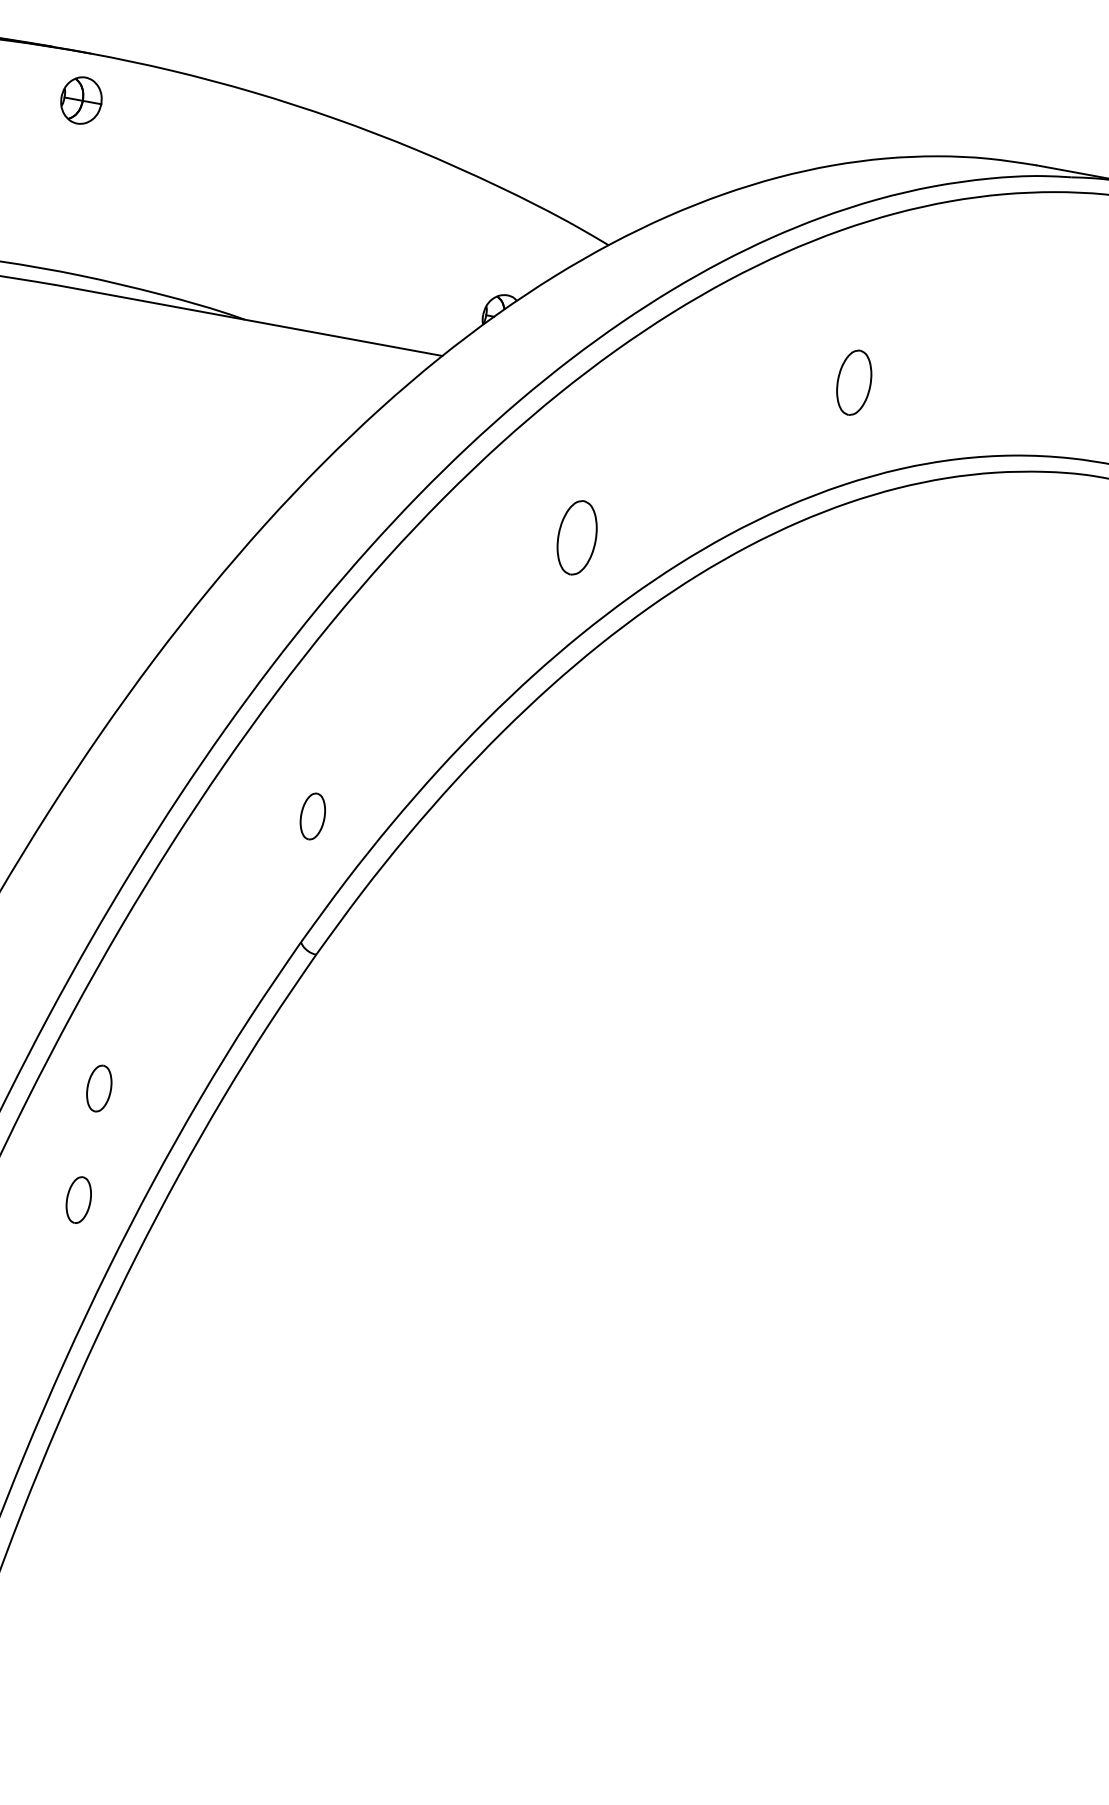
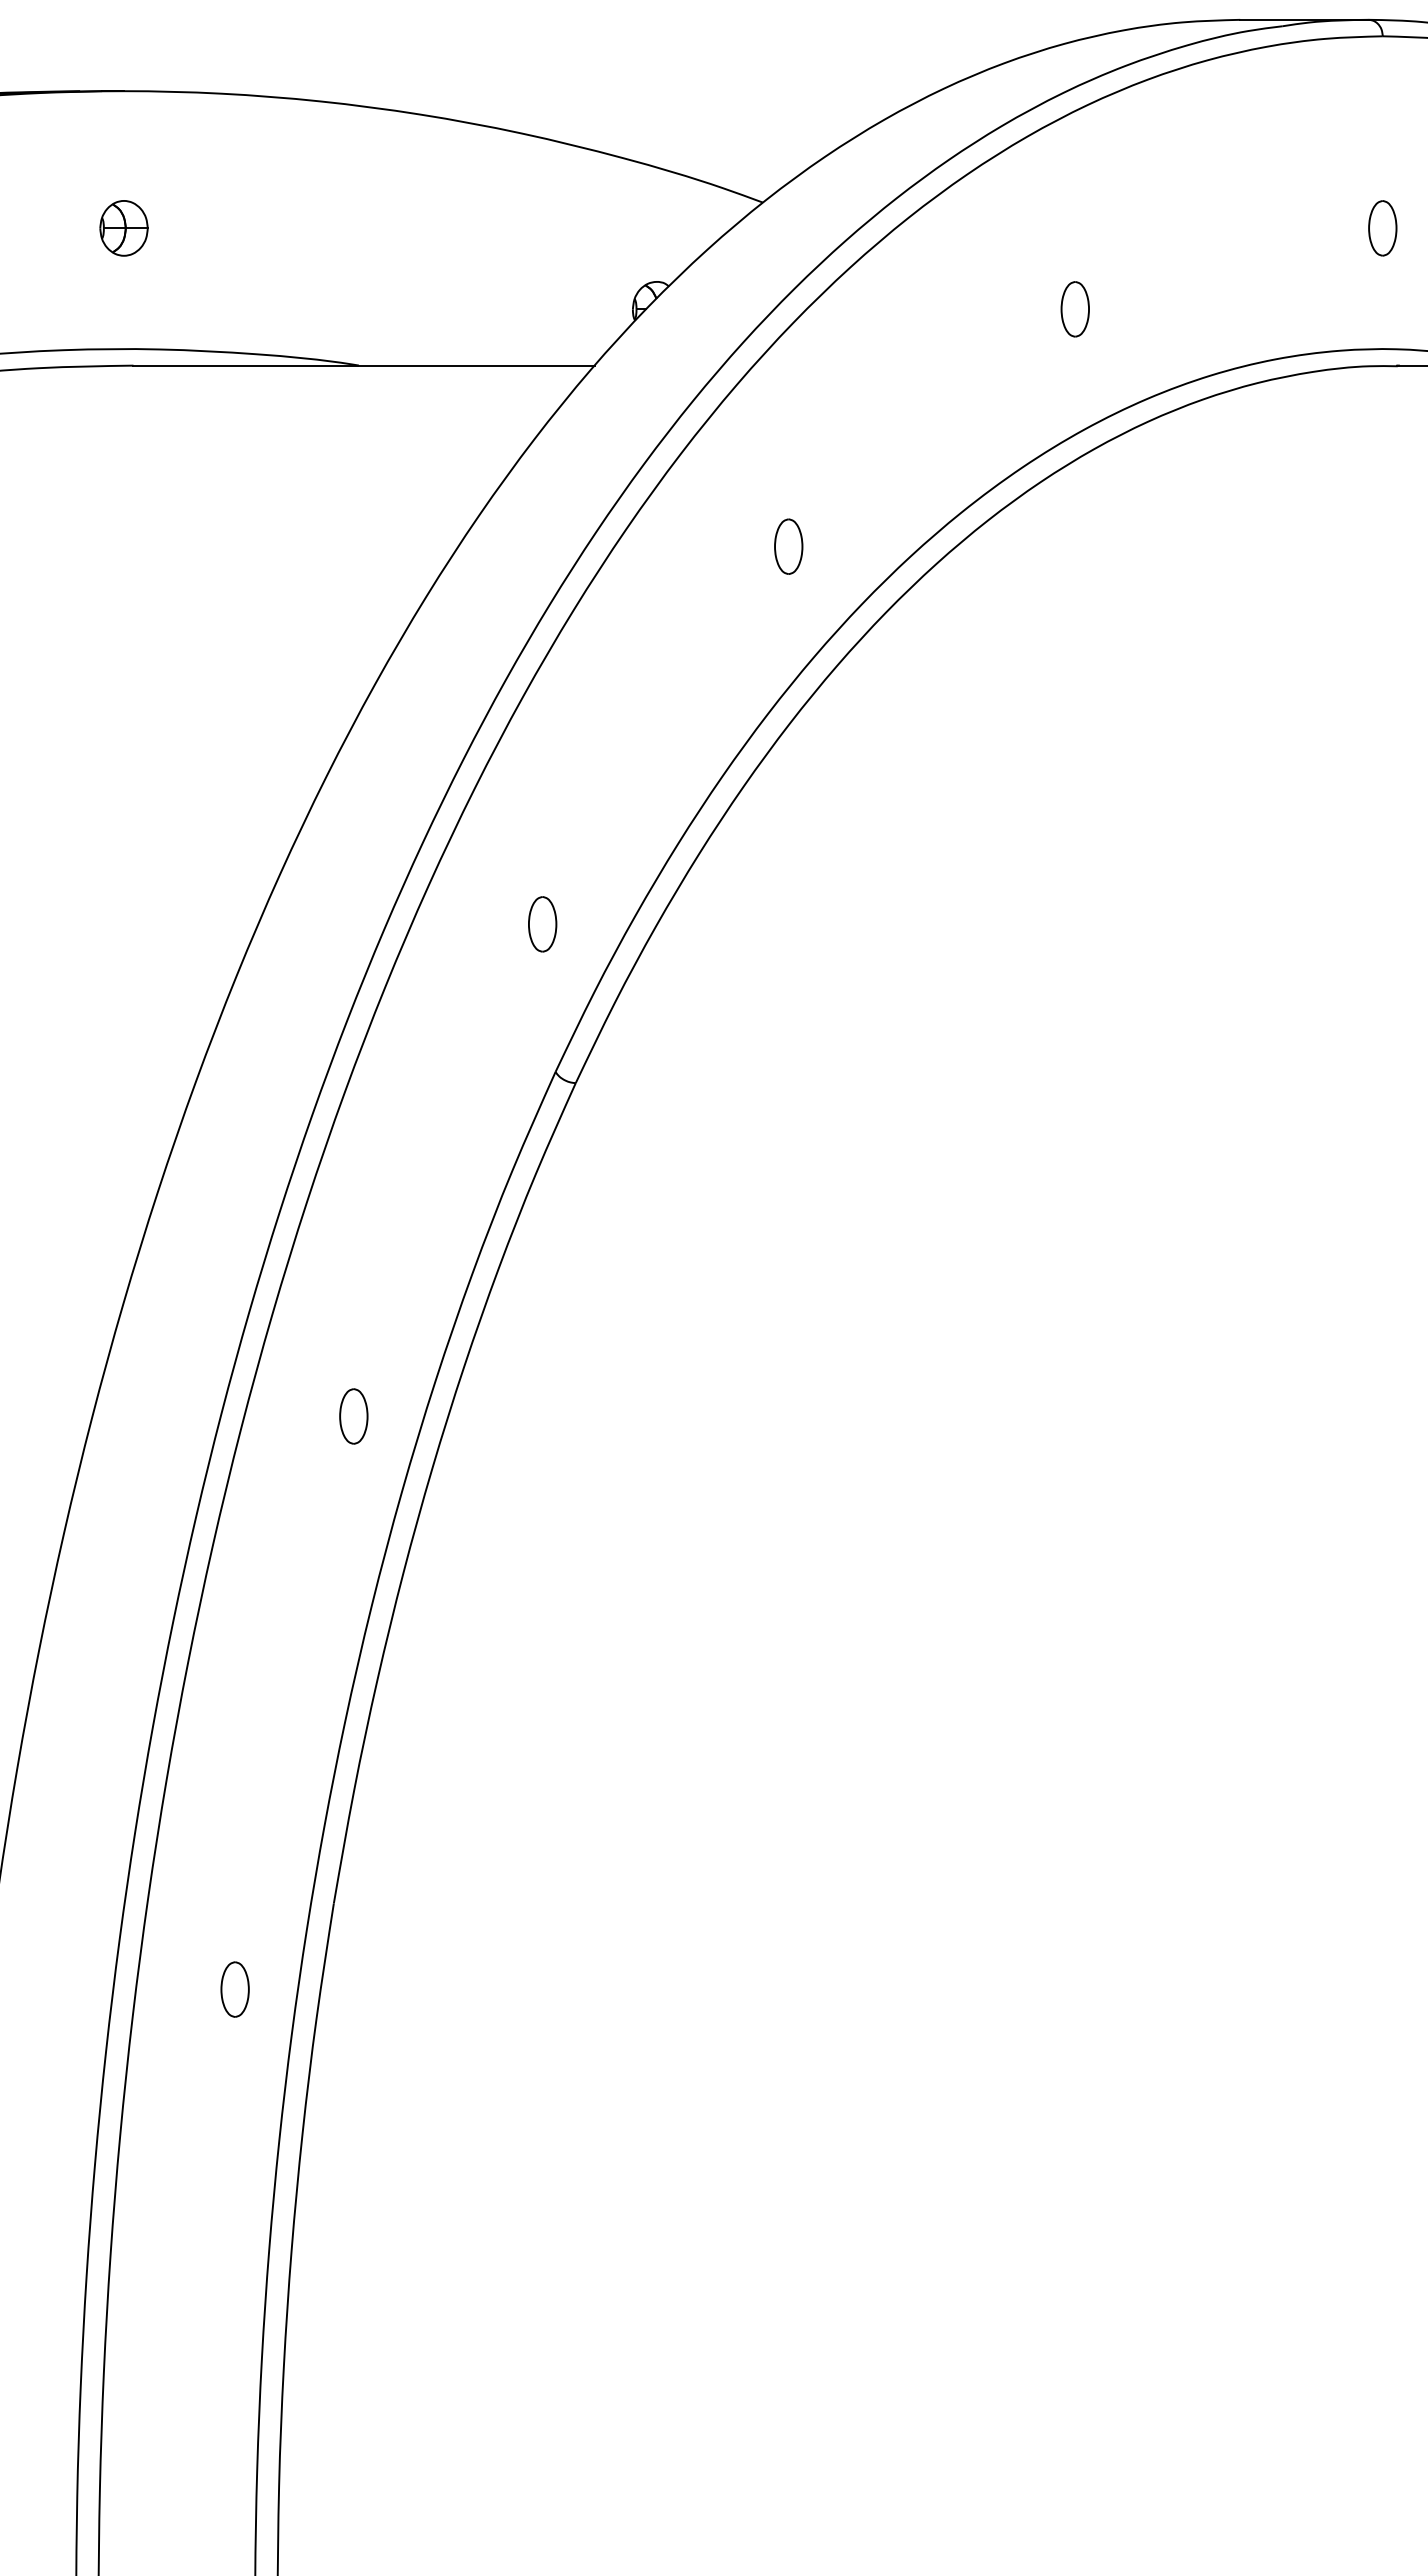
part: (80, 100) -> (123, 228), moved
part: (853, 382) -> (1074, 309), size x0.71
part: (577, 537) -> (788, 546), size x0.62
part: (99, 1088) -> (353, 1283), removed

